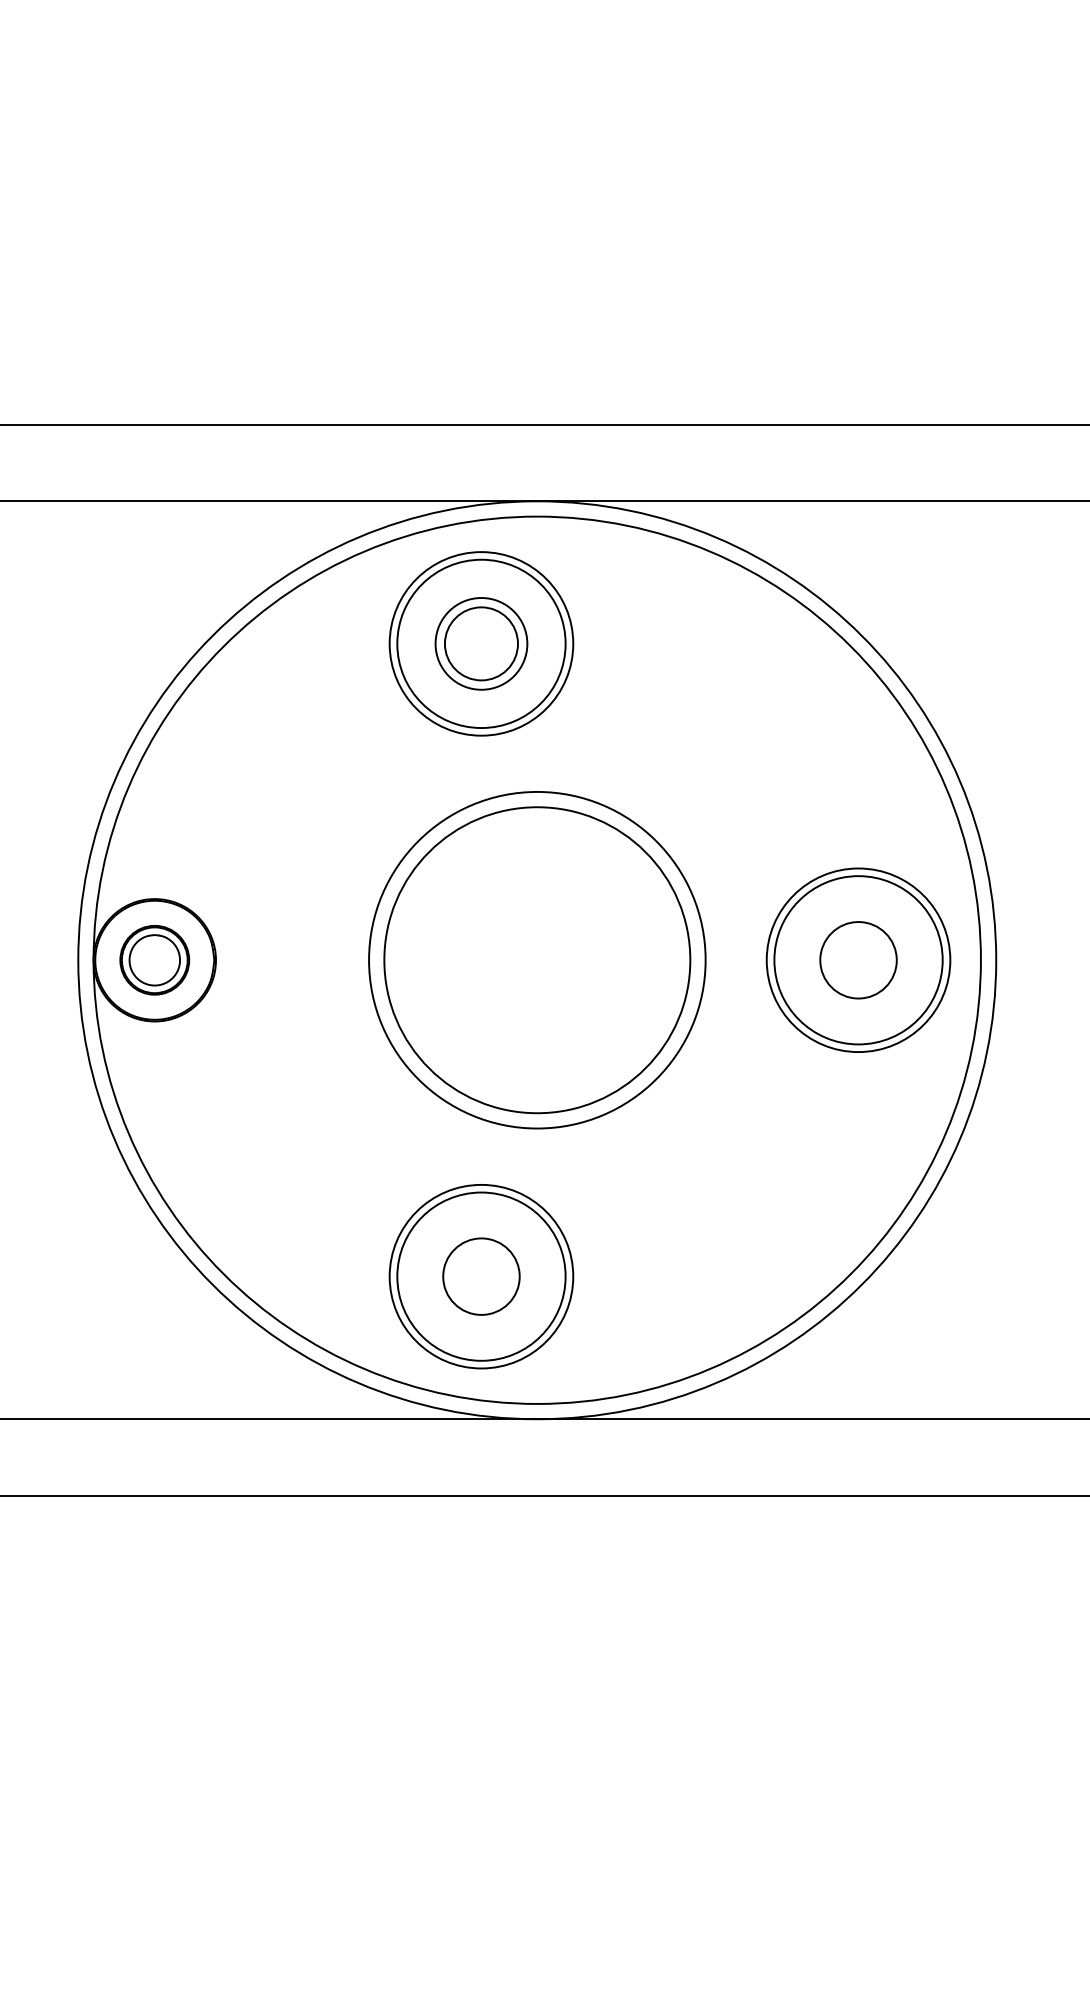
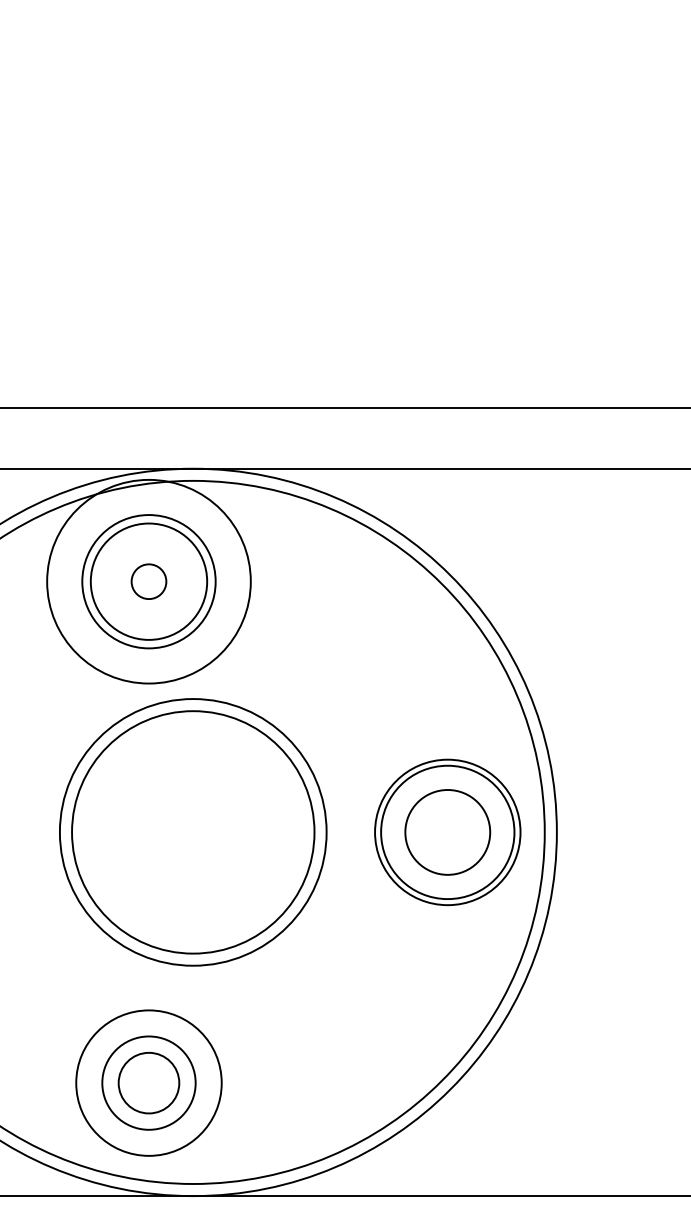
circle: (480, 643) -> (148, 581), size x0.6
circle: (481, 643) -> (149, 581), size x1.4
circle: (481, 643) -> (149, 581), size x1.6
circle: (858, 960) -> (447, 832), size x1.4
circle: (481, 1276) -> (149, 1082), size x0.7

